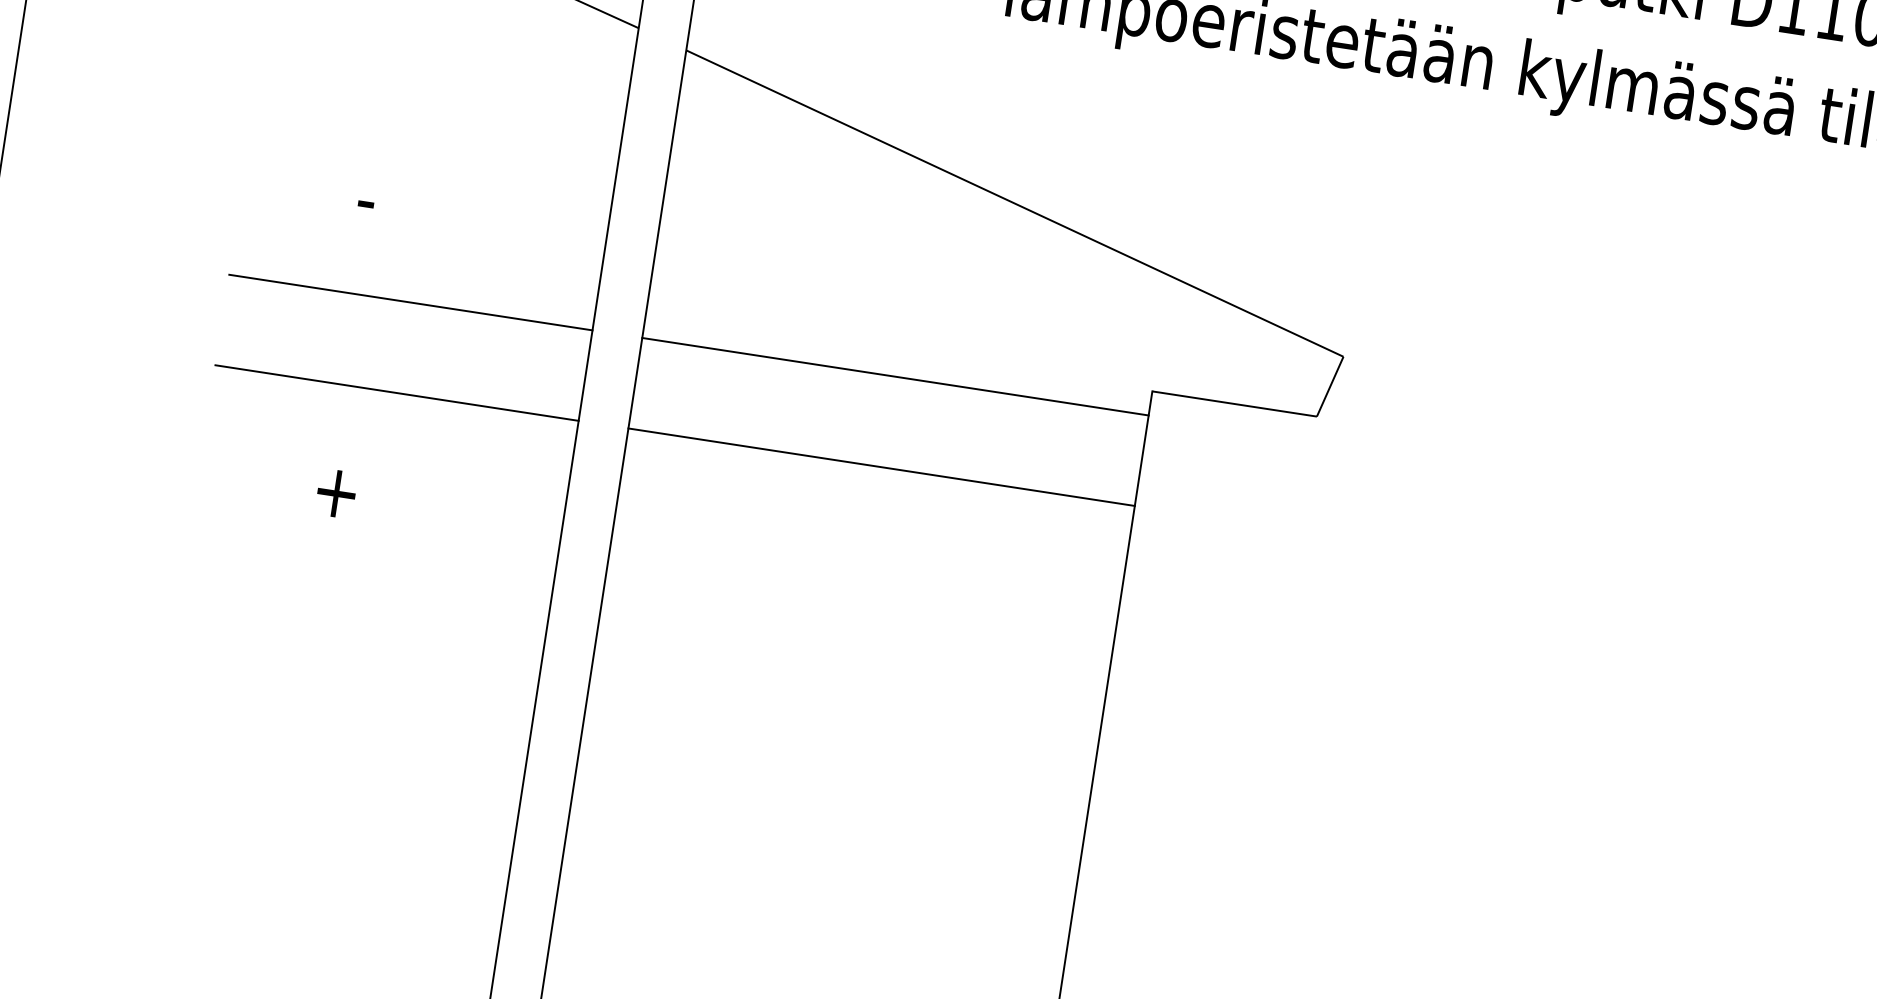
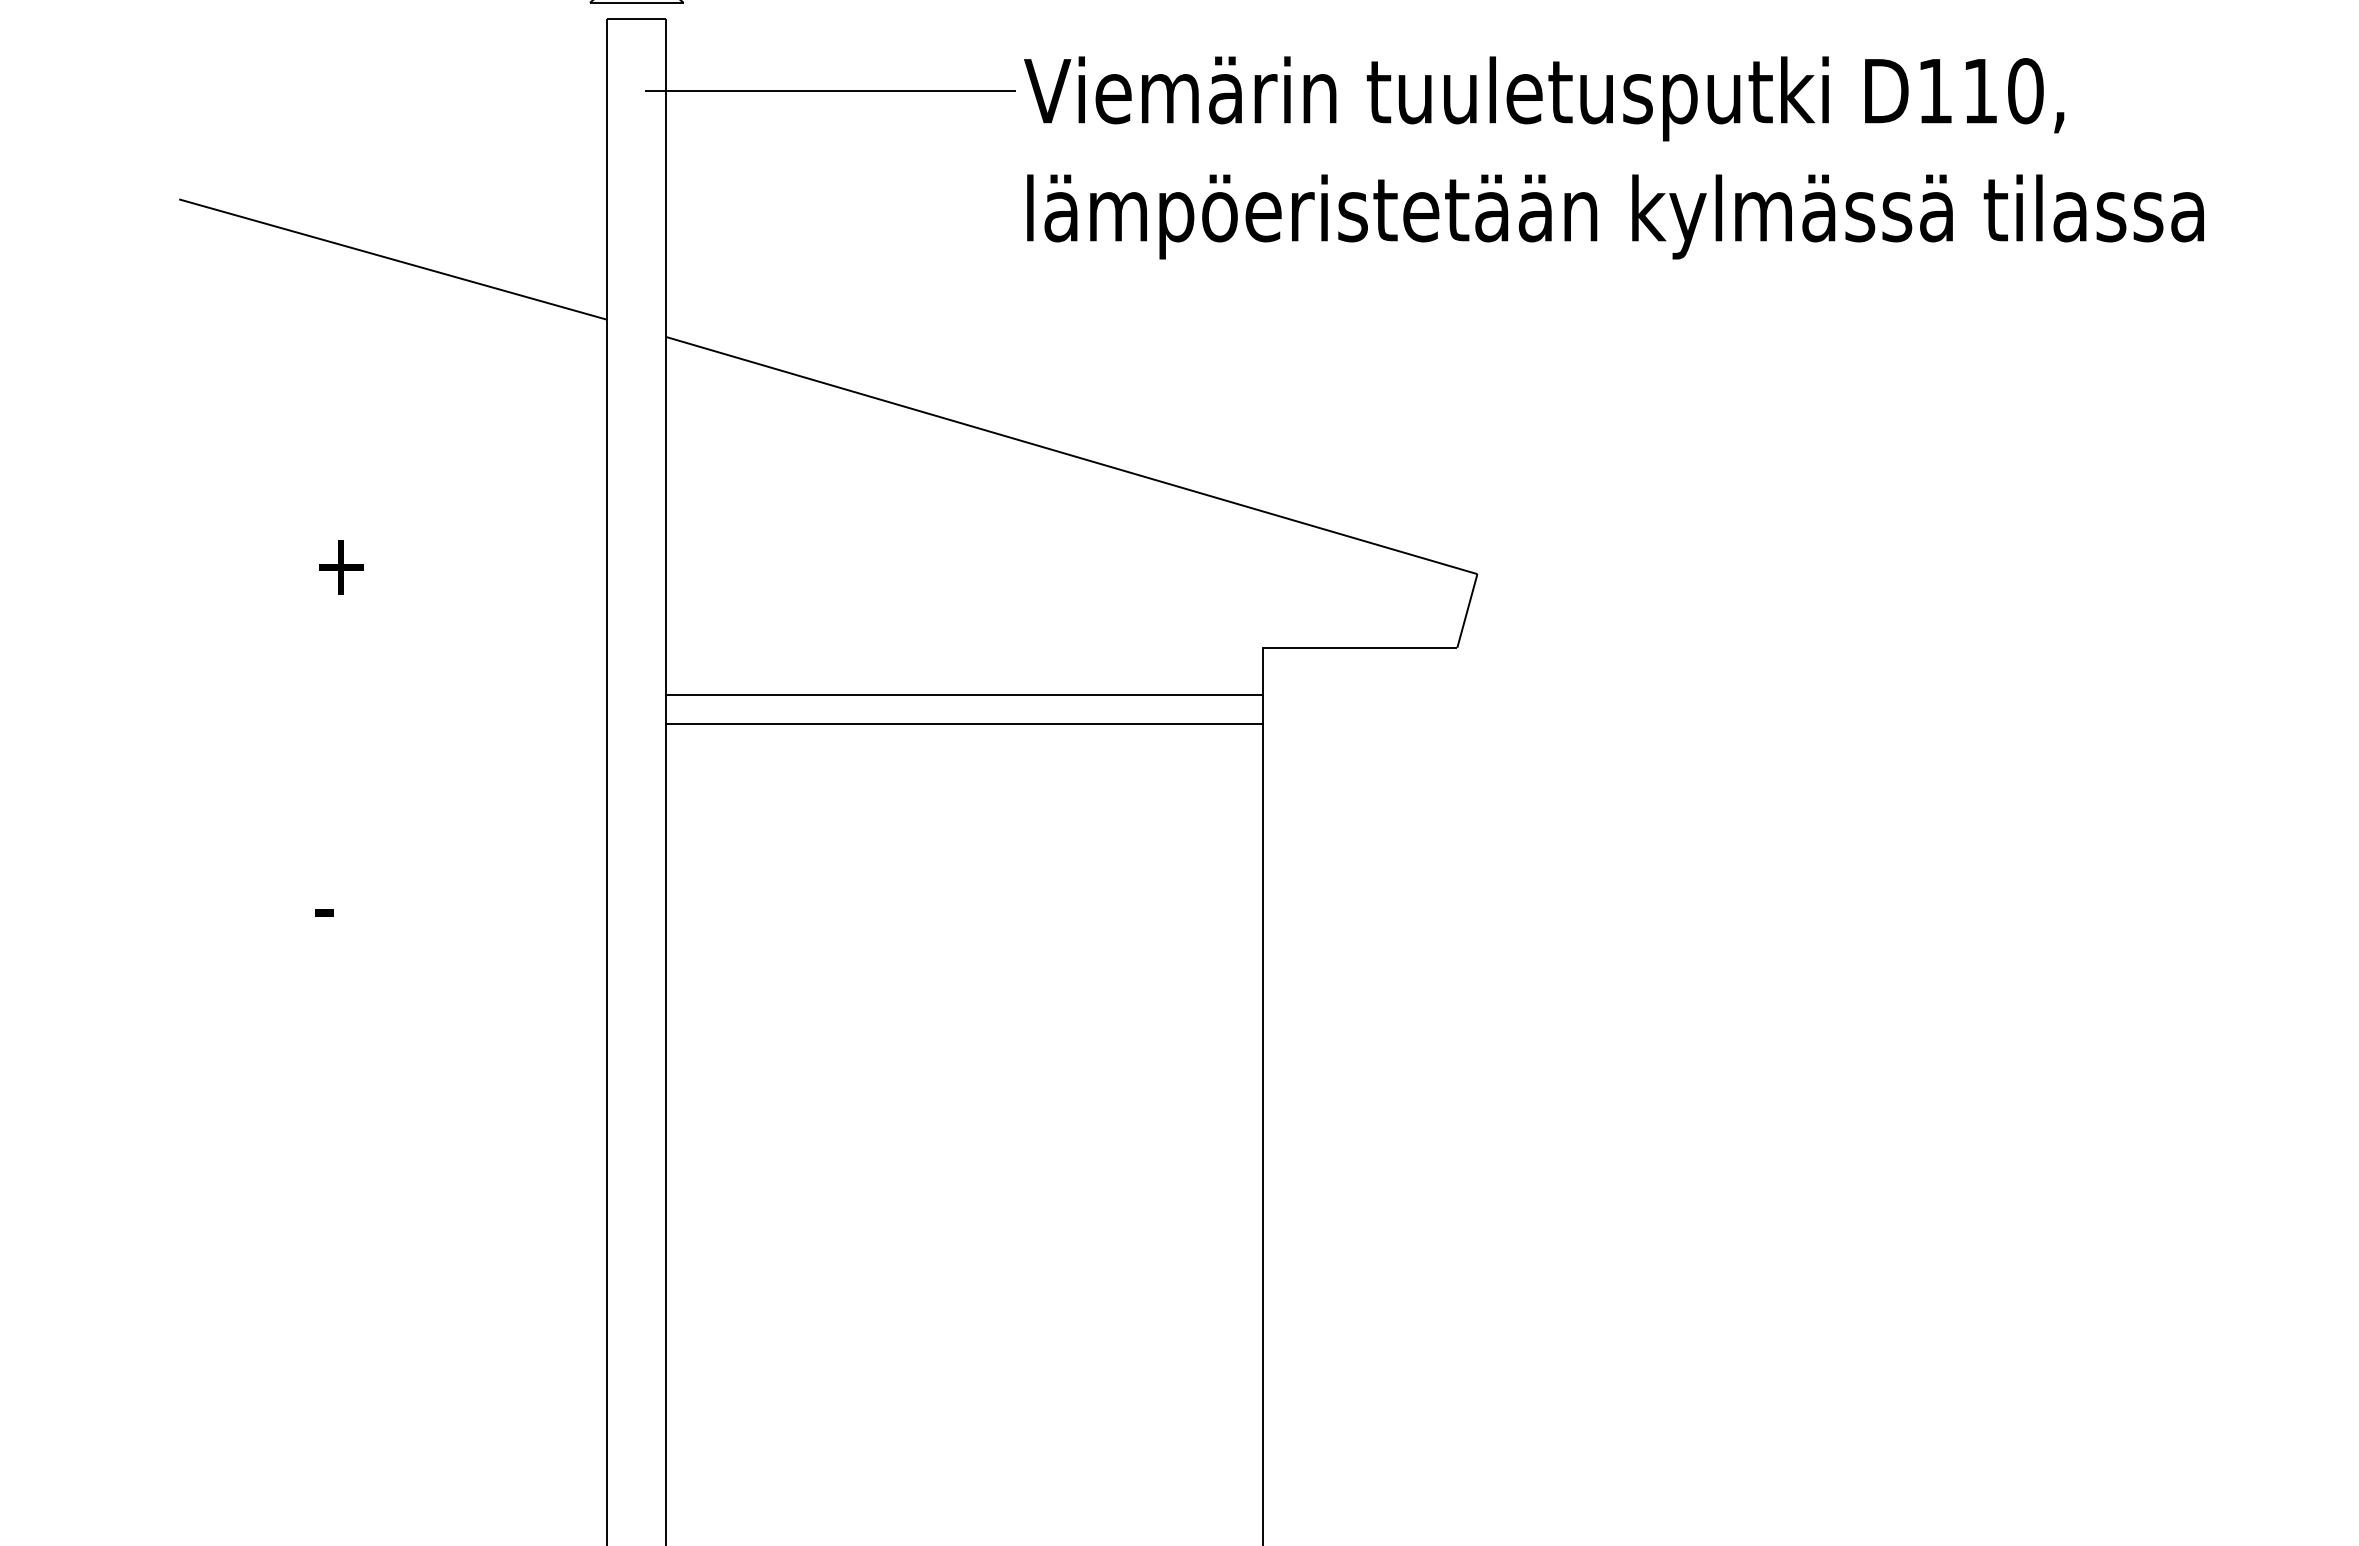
text: (379, 203) -> (339, 567), - -> +
line: (411, 302) -> (393, 676), removed
line: (895, 377) -> (964, 724), moved
line: (397, 392) -> (393, 782), removed
line: (881, 466) -> (964, 694), moved
text: (334, 493) -> (339, 909), + -> -

